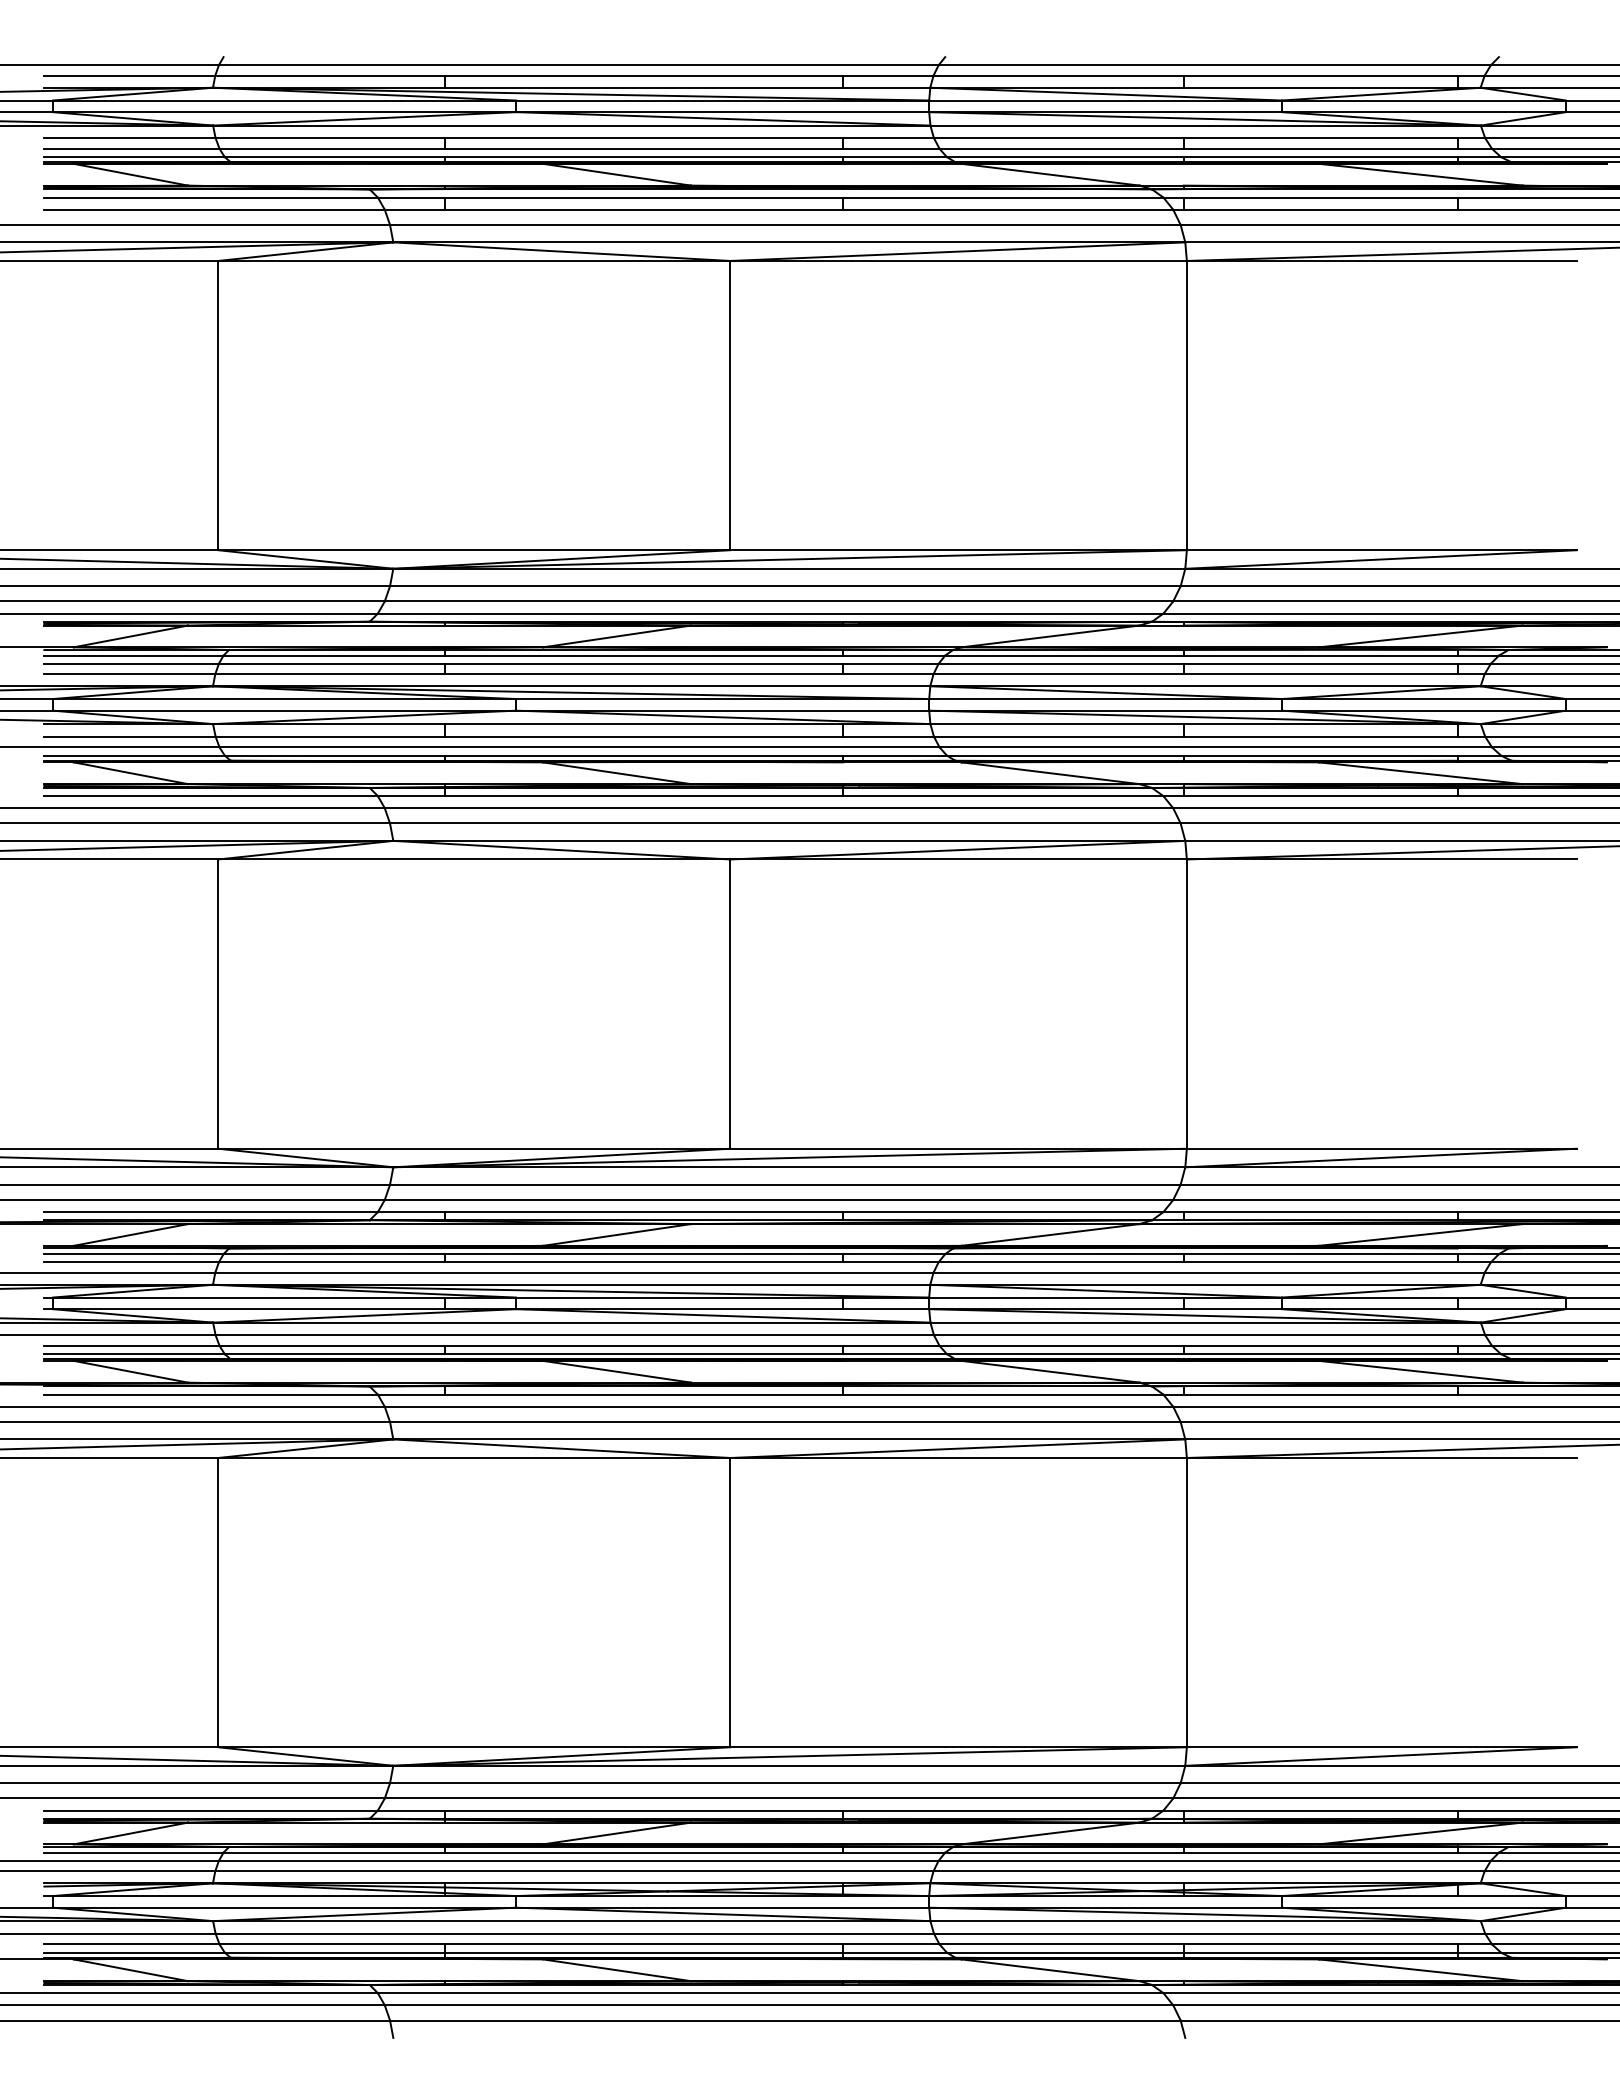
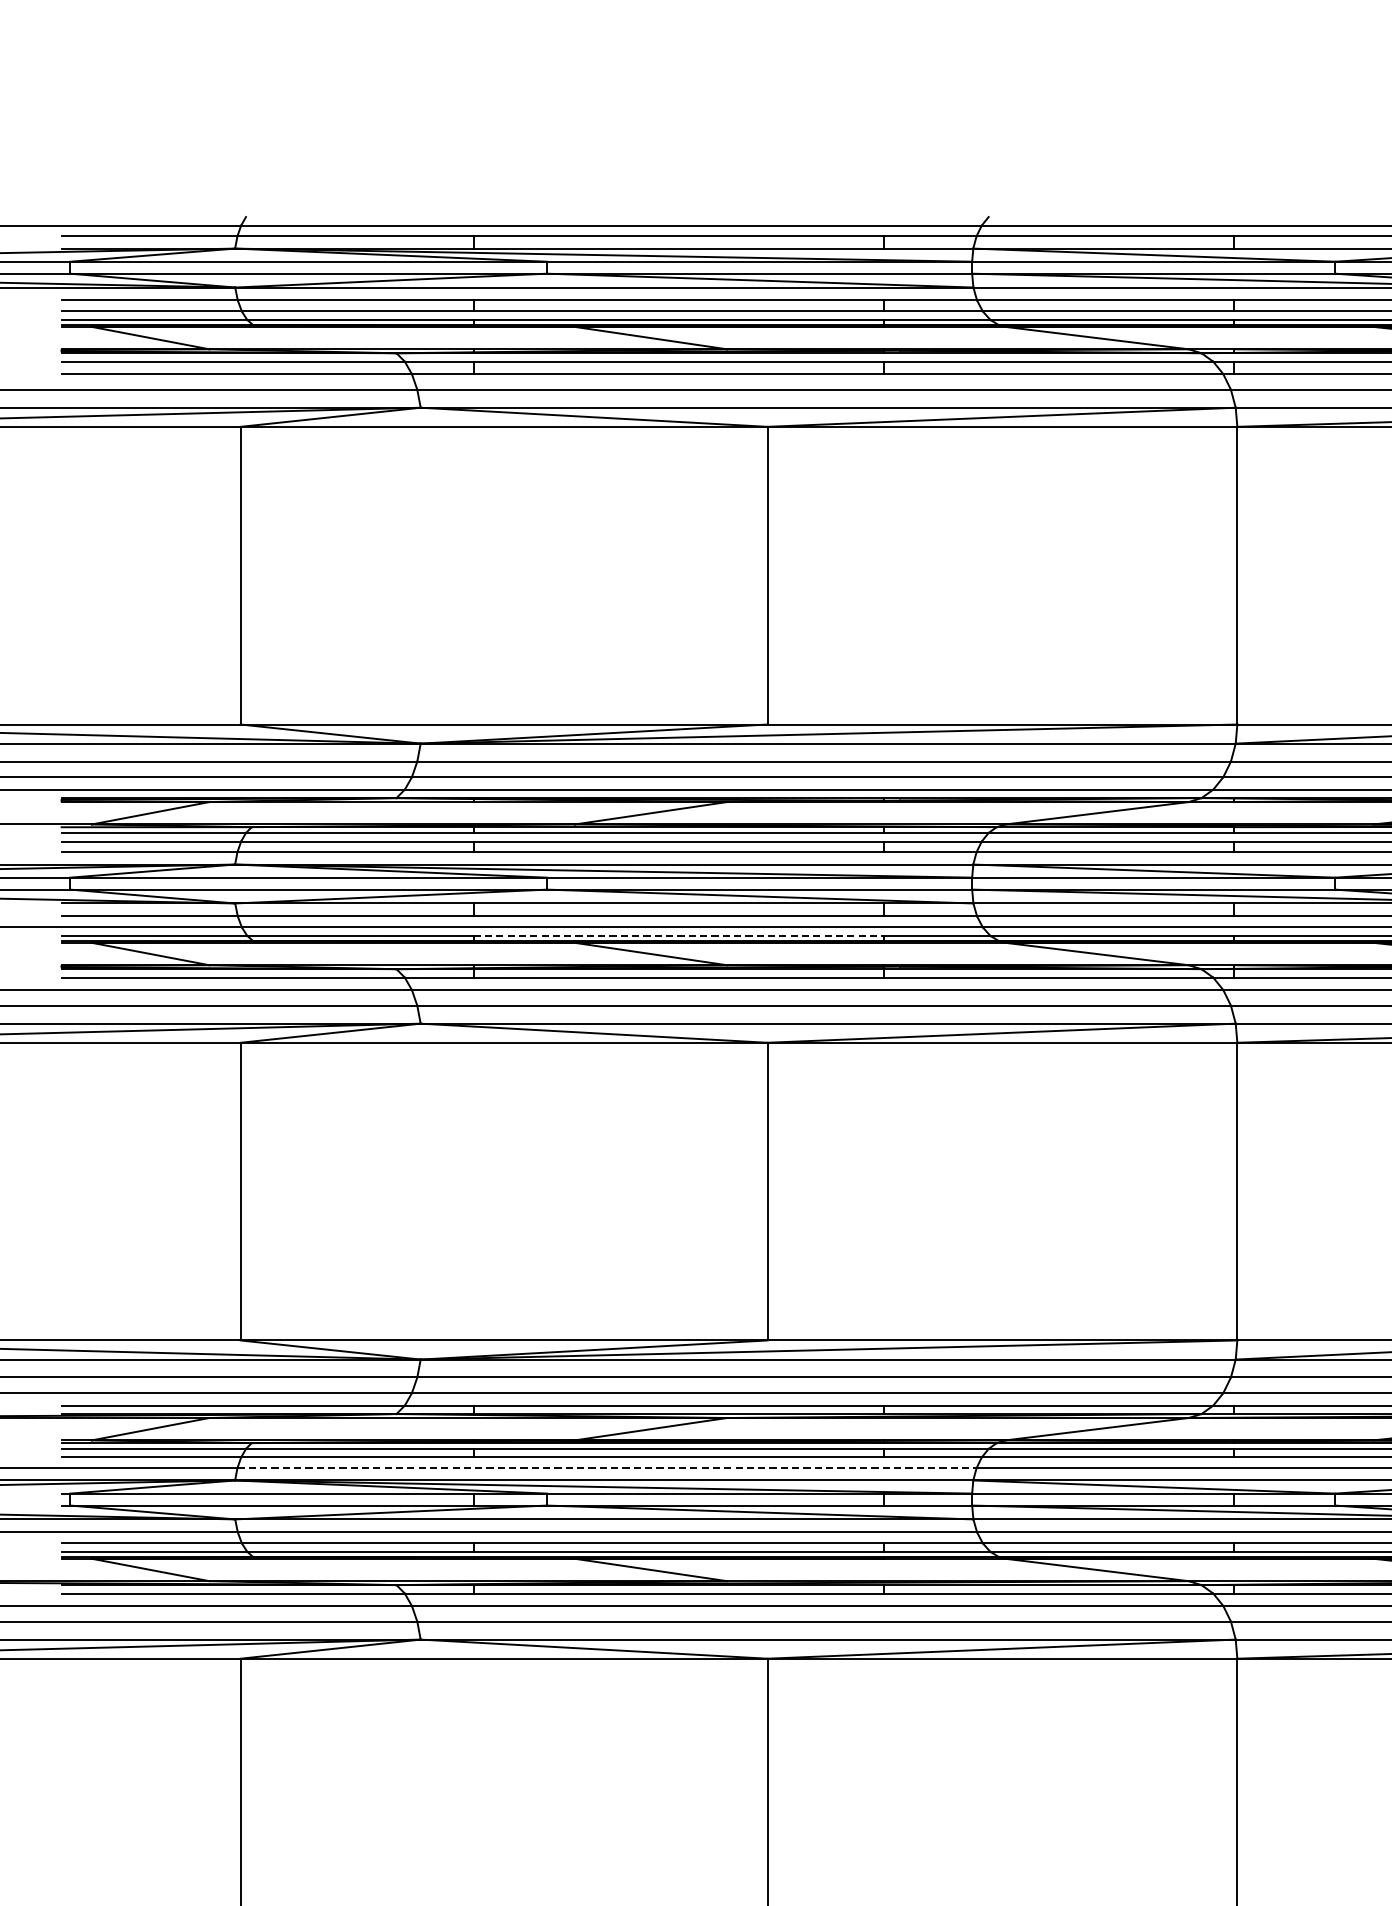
line: (644, 755) -> (679, 935), solid -> dashed
line: (574, 1272) -> (607, 1467), solid -> dashed

